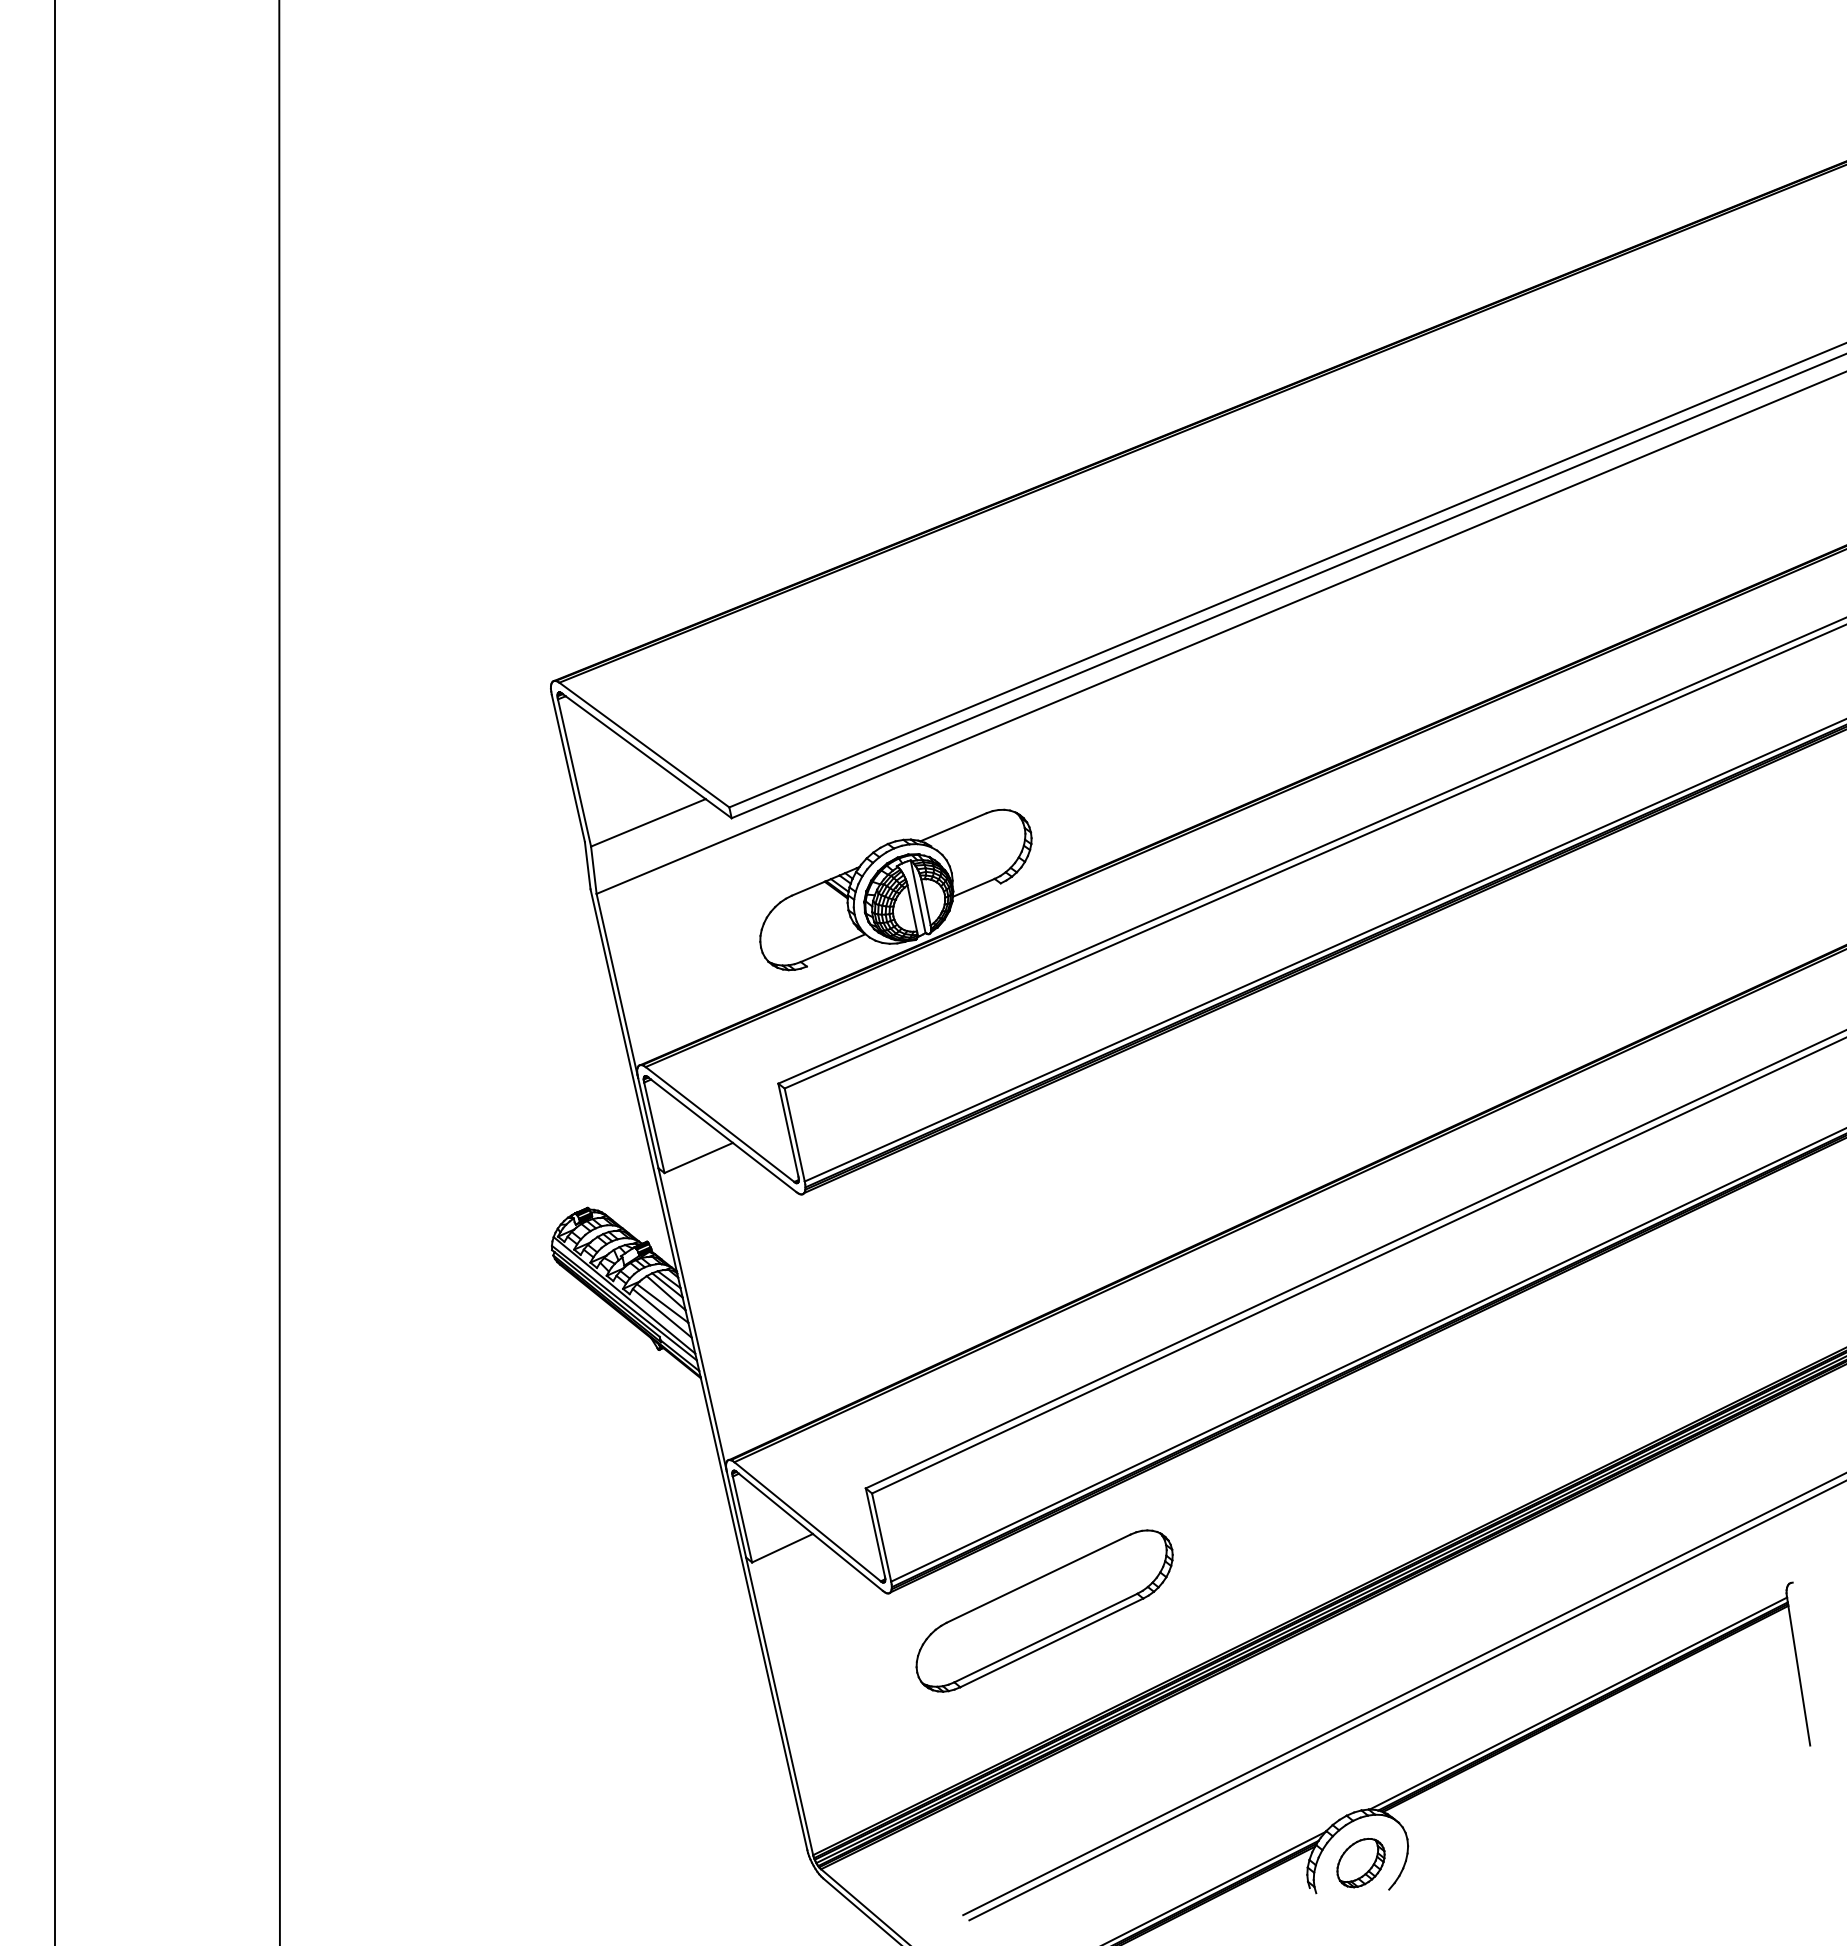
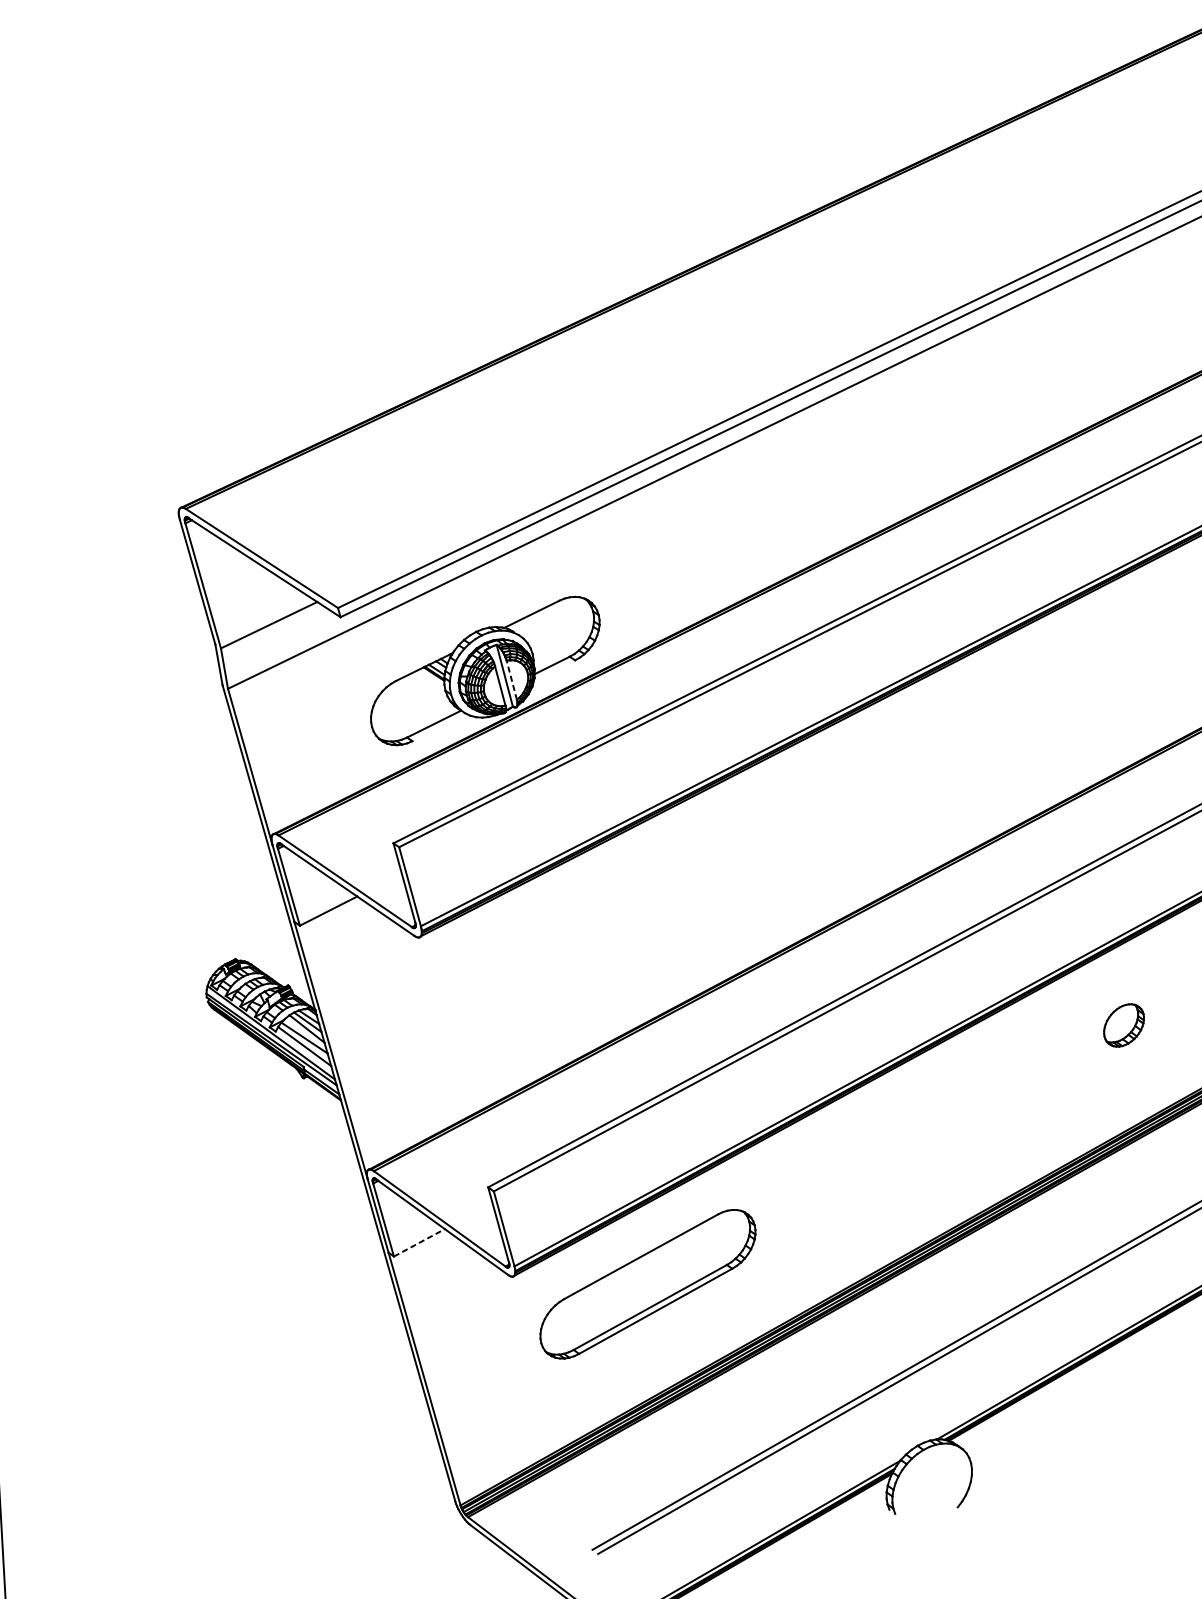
line: (926, 902) -> (512, 680), solid -> dashed
line: (782, 1548) -> (419, 1243), solid -> dashed
part: (1360, 1863) -> (1123, 1025), moved

